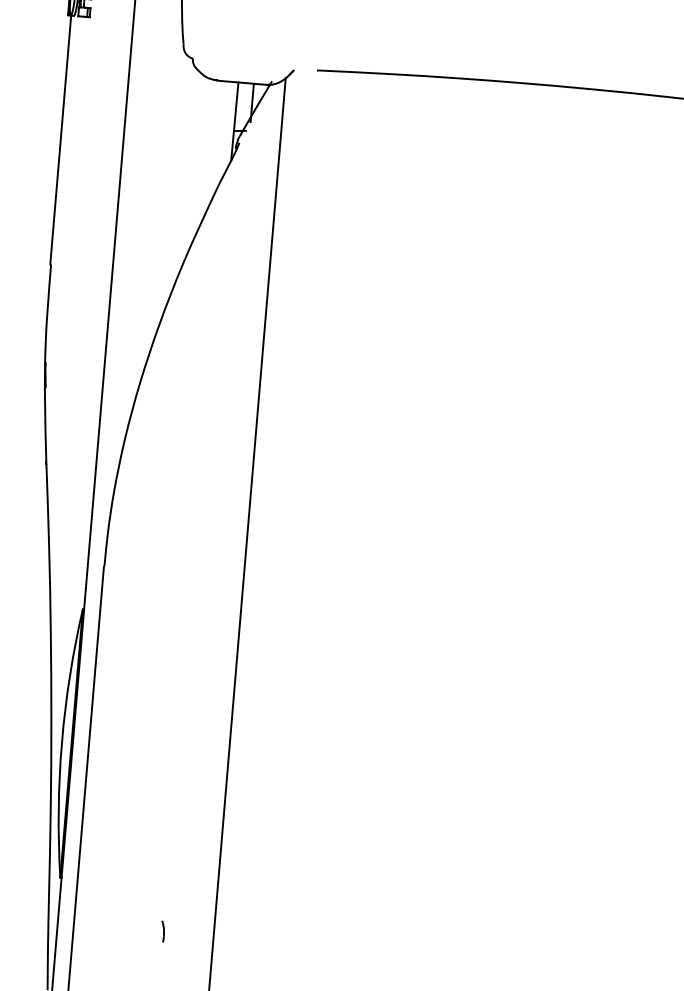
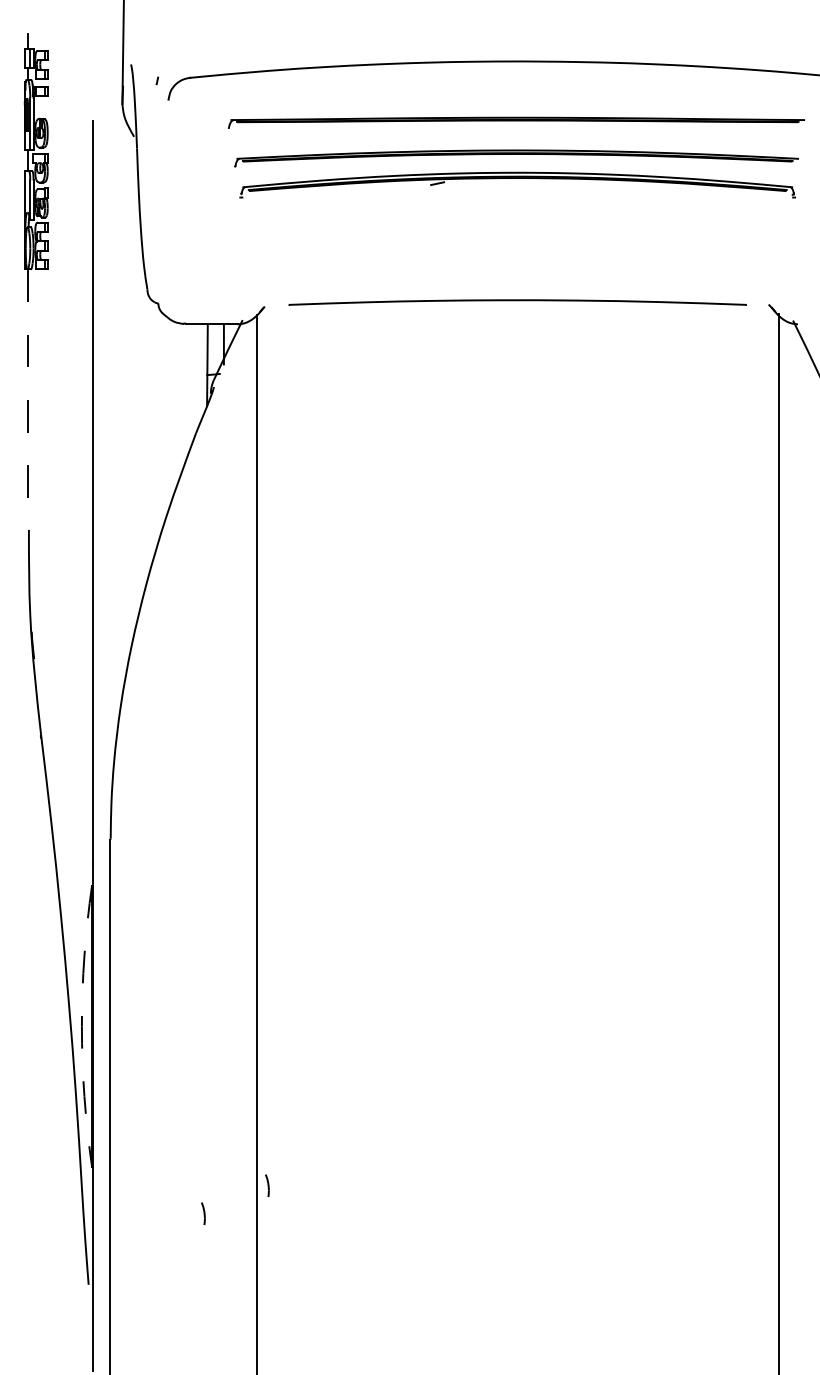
line: (61, 140) -> (28, 400), solid -> dashed
arc: (61, 742) -> (81, 1026), solid -> dashed
part: (226, 909) -> (267, 1185), added

